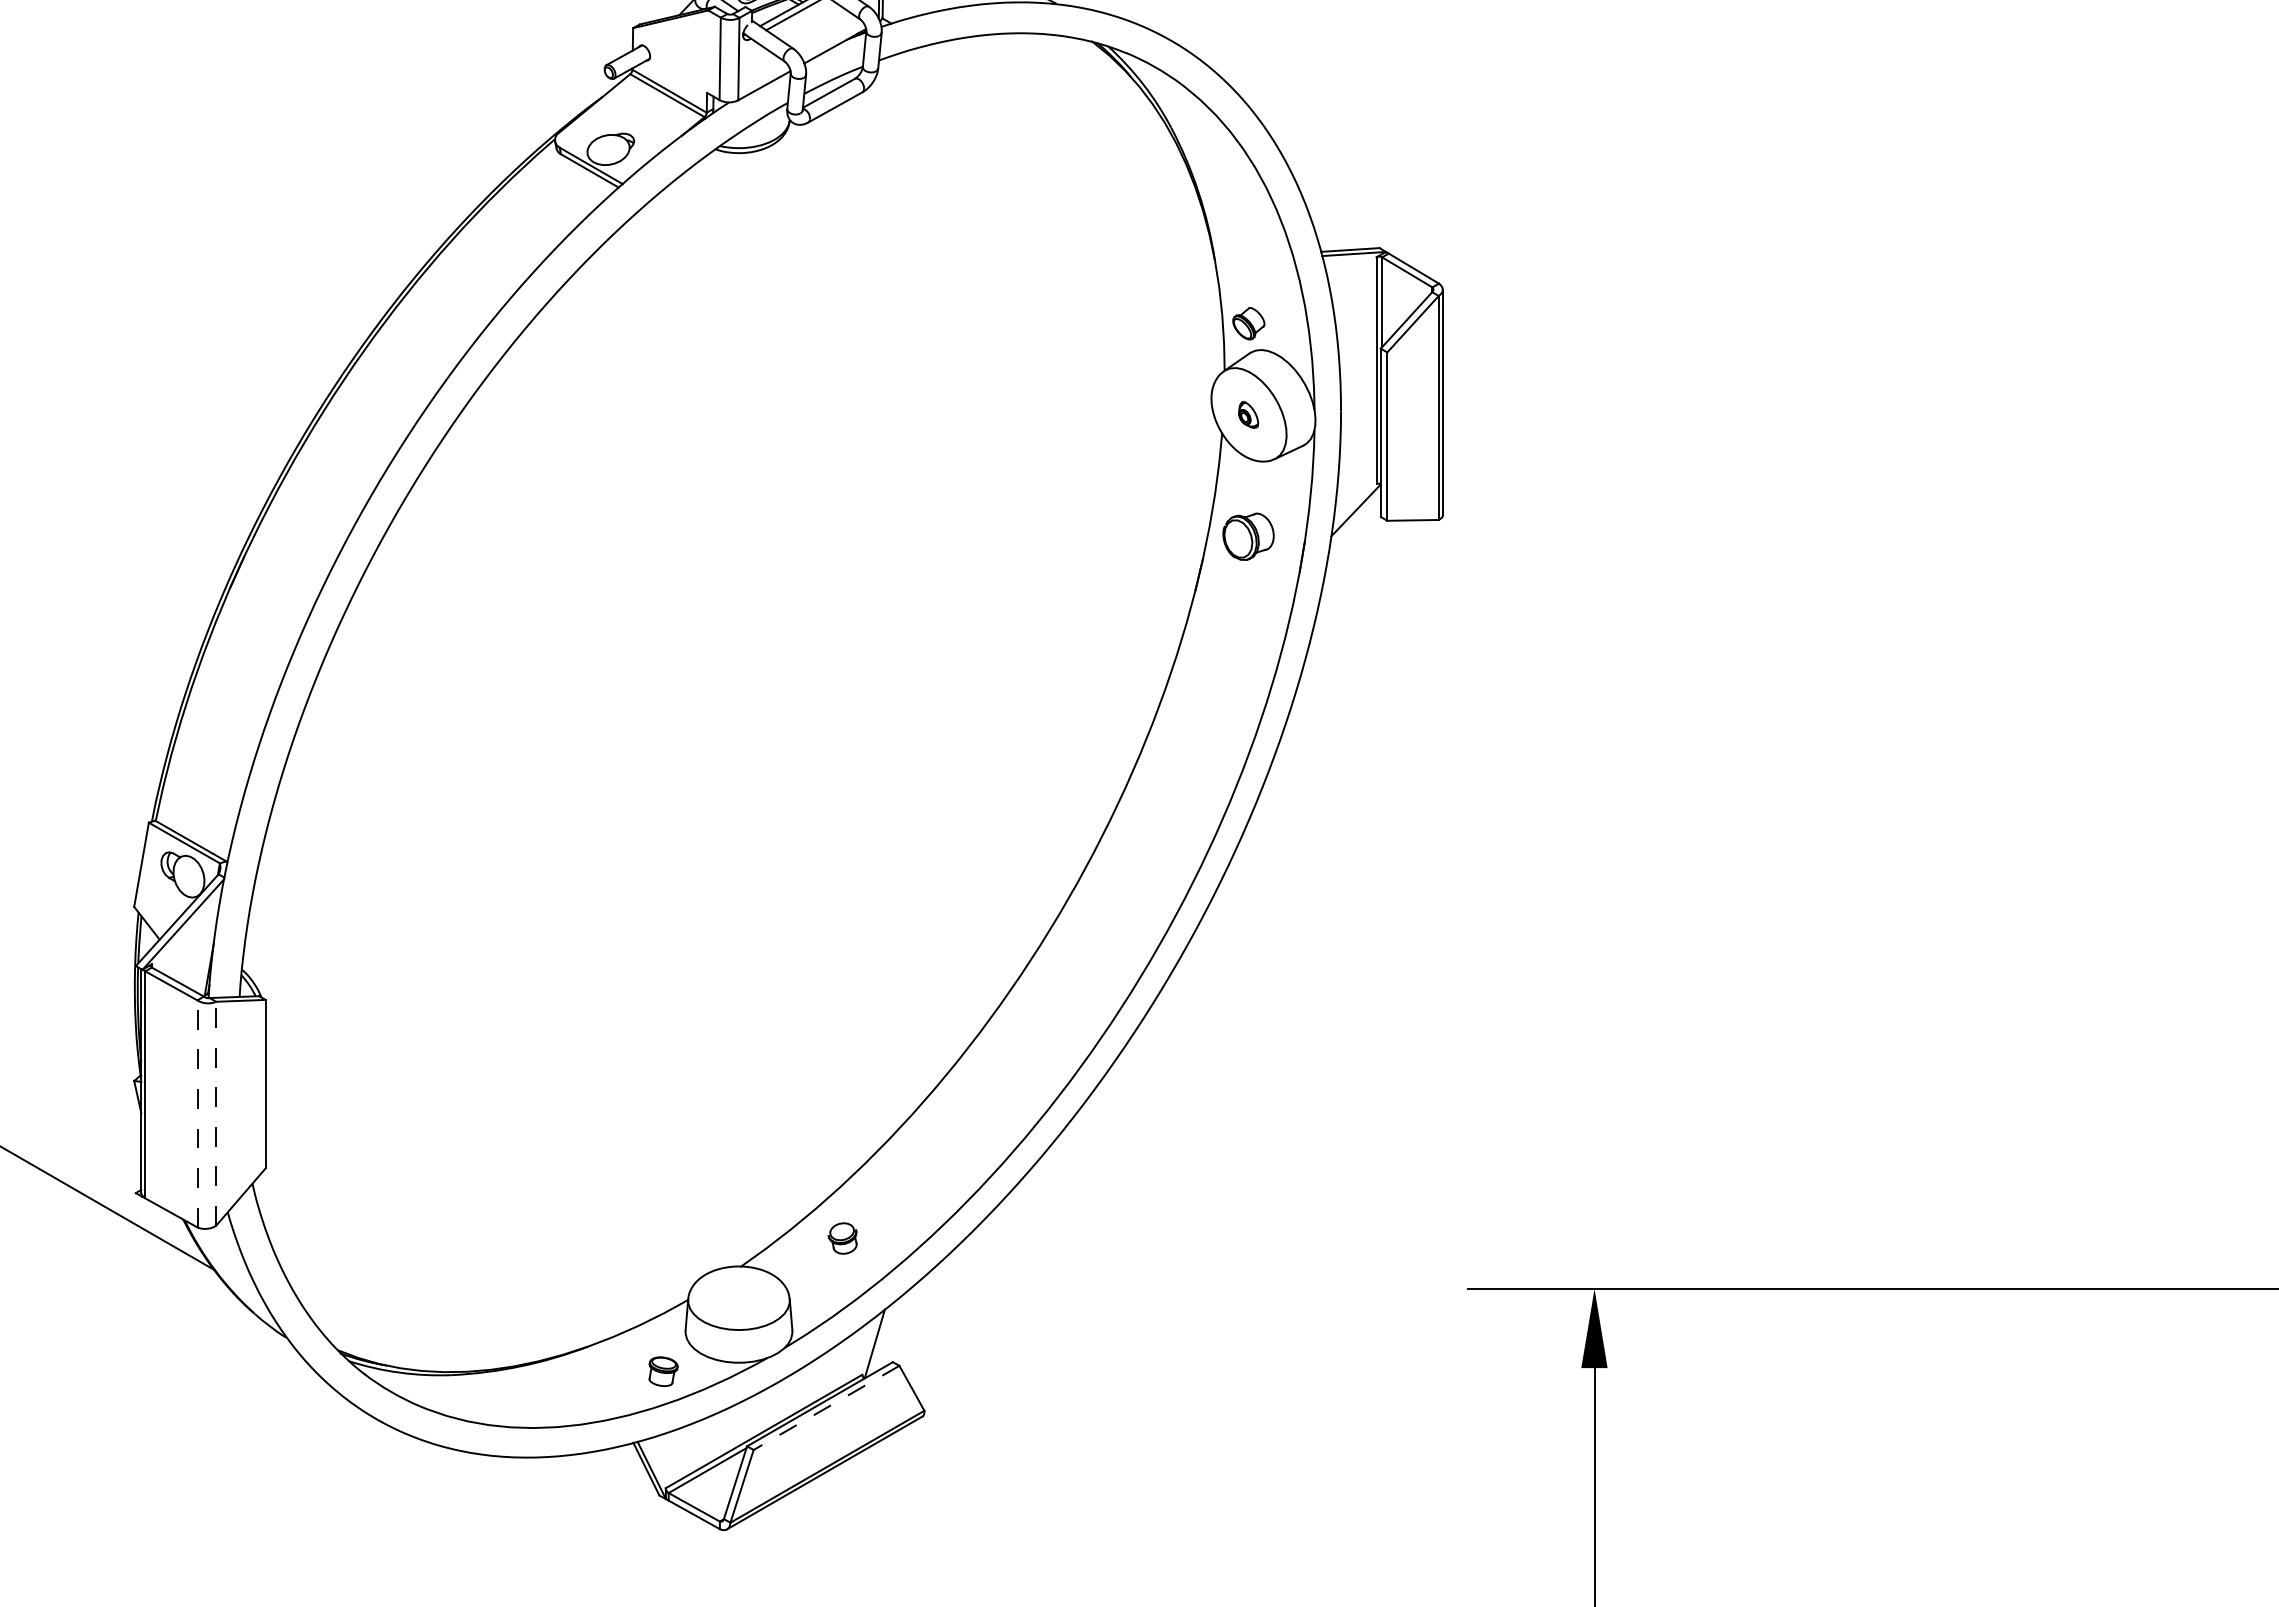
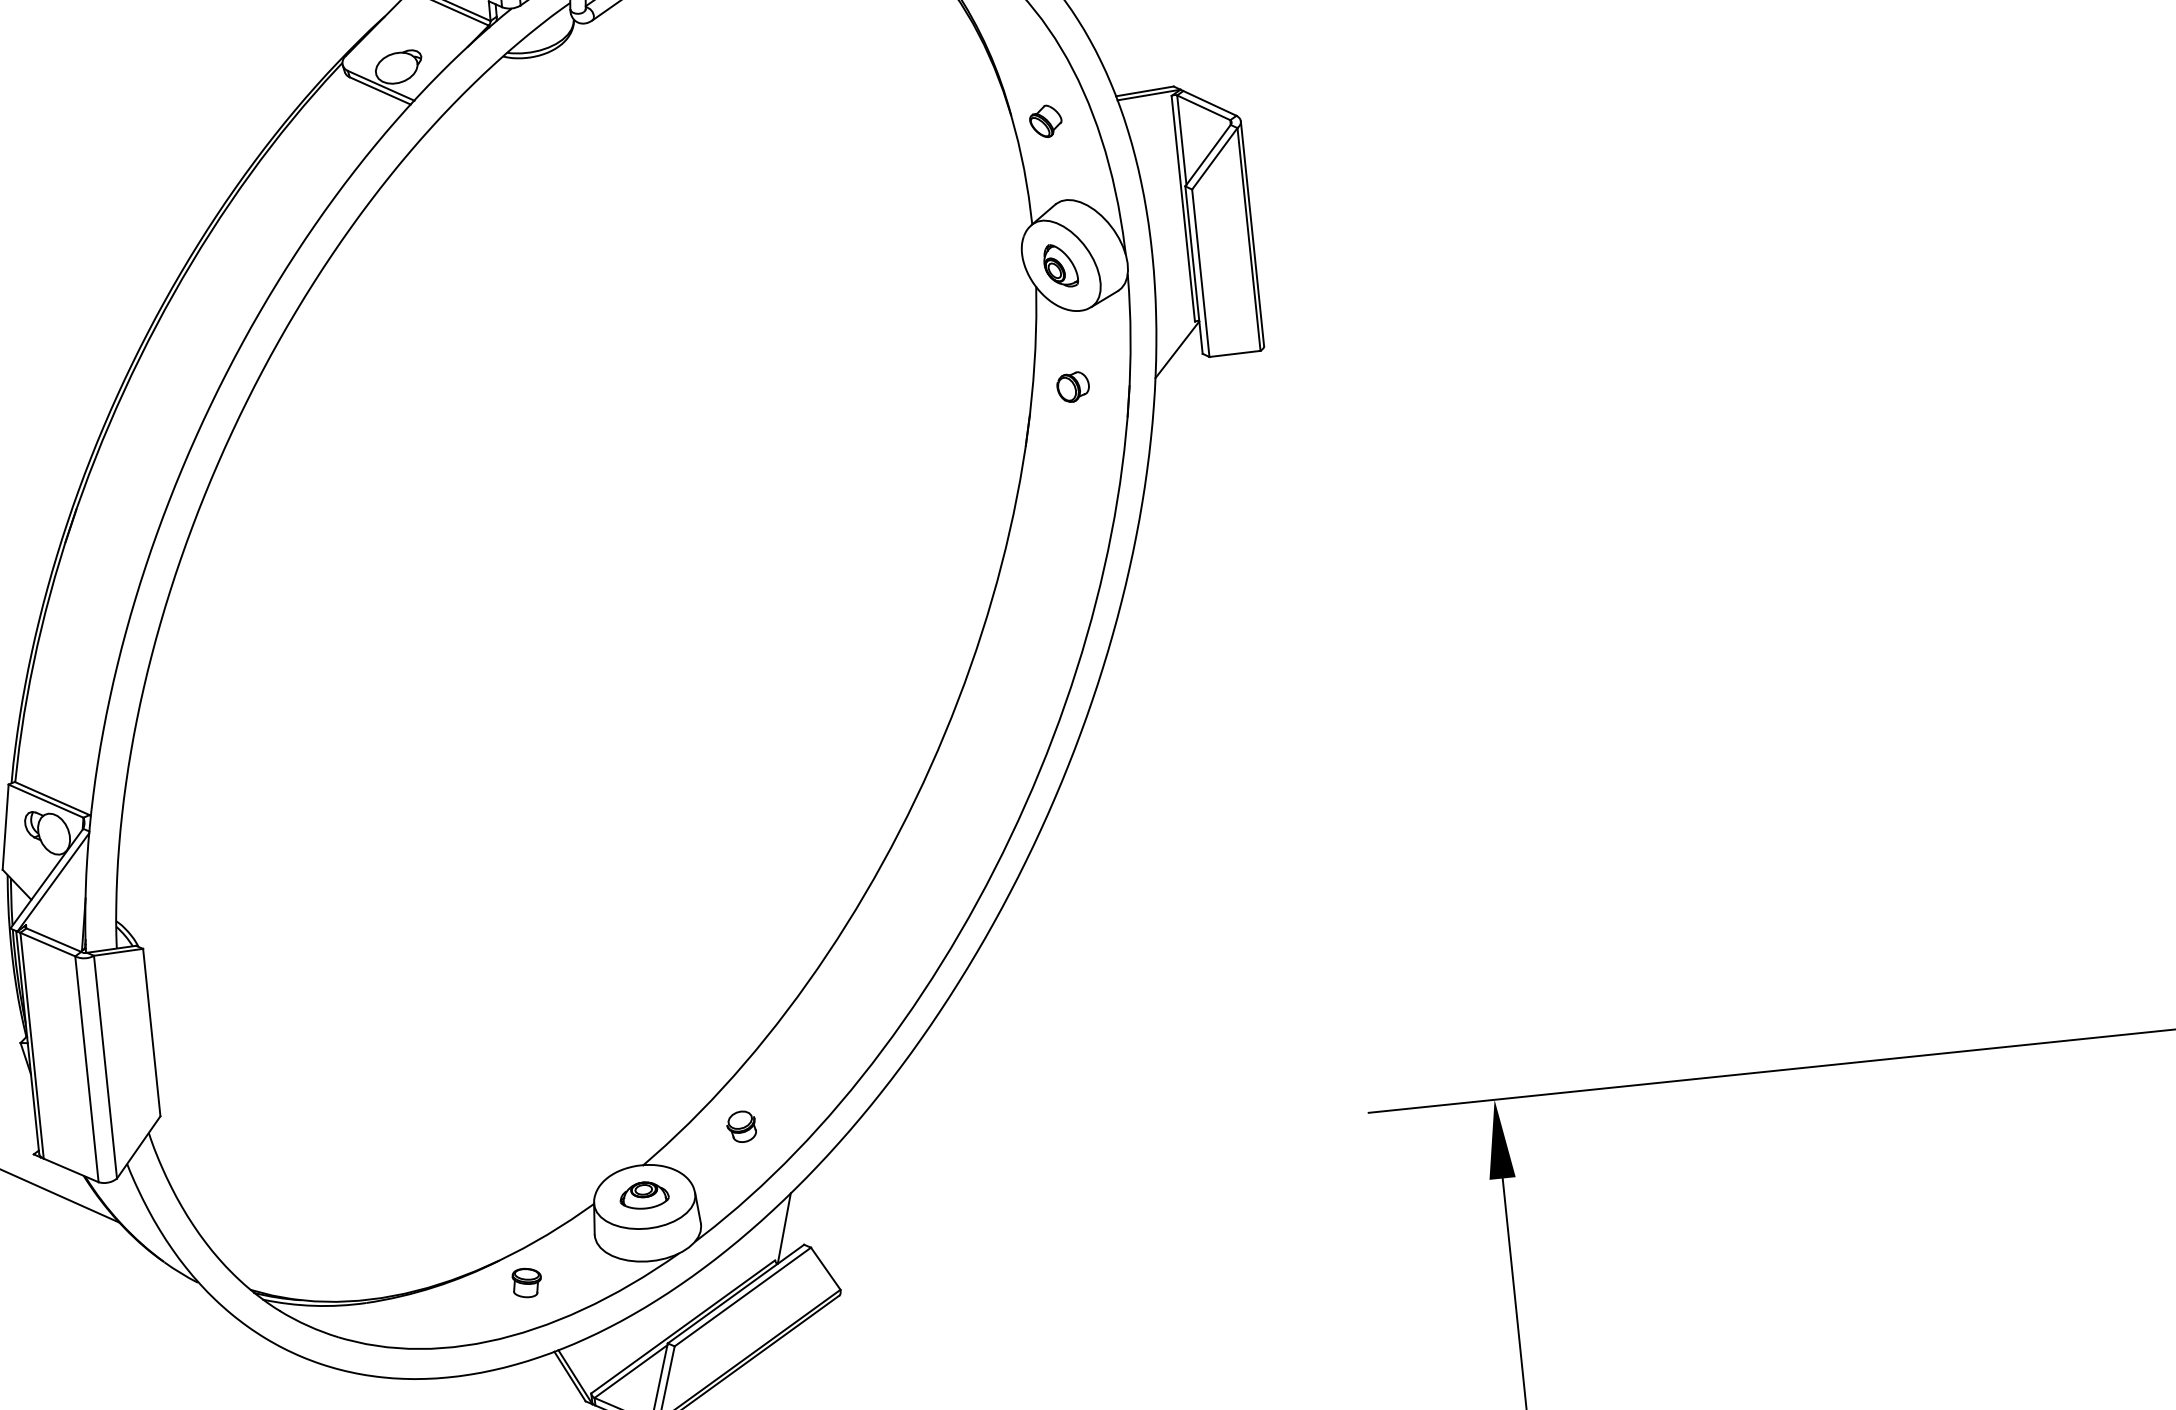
part: (1248, 323) -> (1045, 121), moved
part: (1248, 414) -> (1060, 265), size x1.67
part: (1248, 536) -> (1073, 386), size x0.62
line: (197, 1113) -> (86, 1068), dashed -> solid
line: (216, 1113) -> (105, 1066), dashed -> solid
part: (738, 1296) -> (643, 1195), added
part: (663, 1371) -> (527, 1282), moved
line: (826, 1408) -> (742, 1297), dashed -> solid

